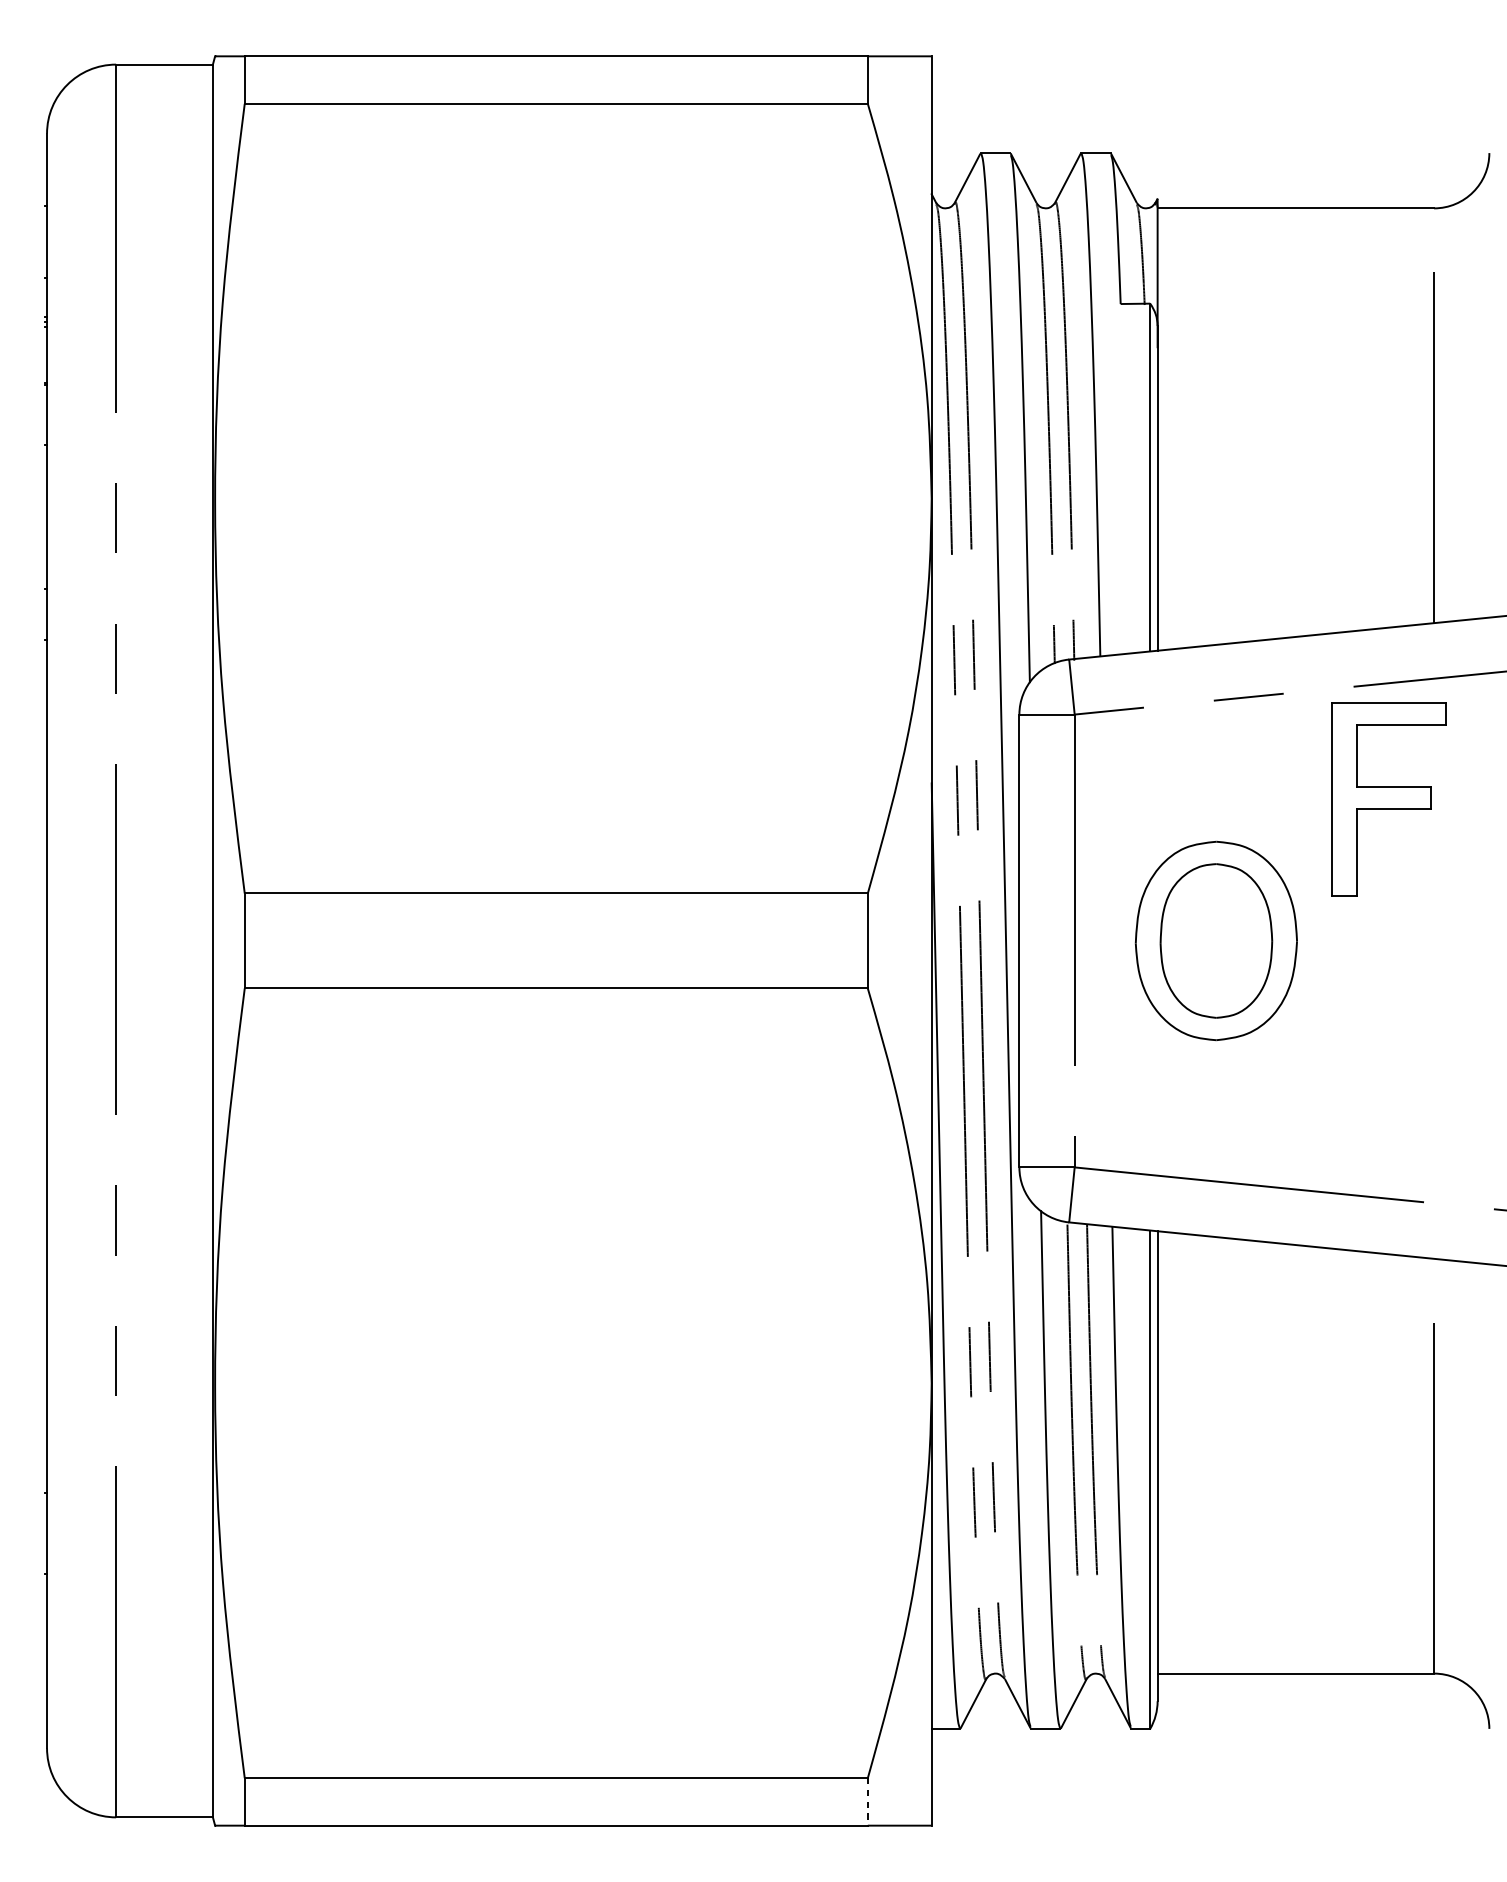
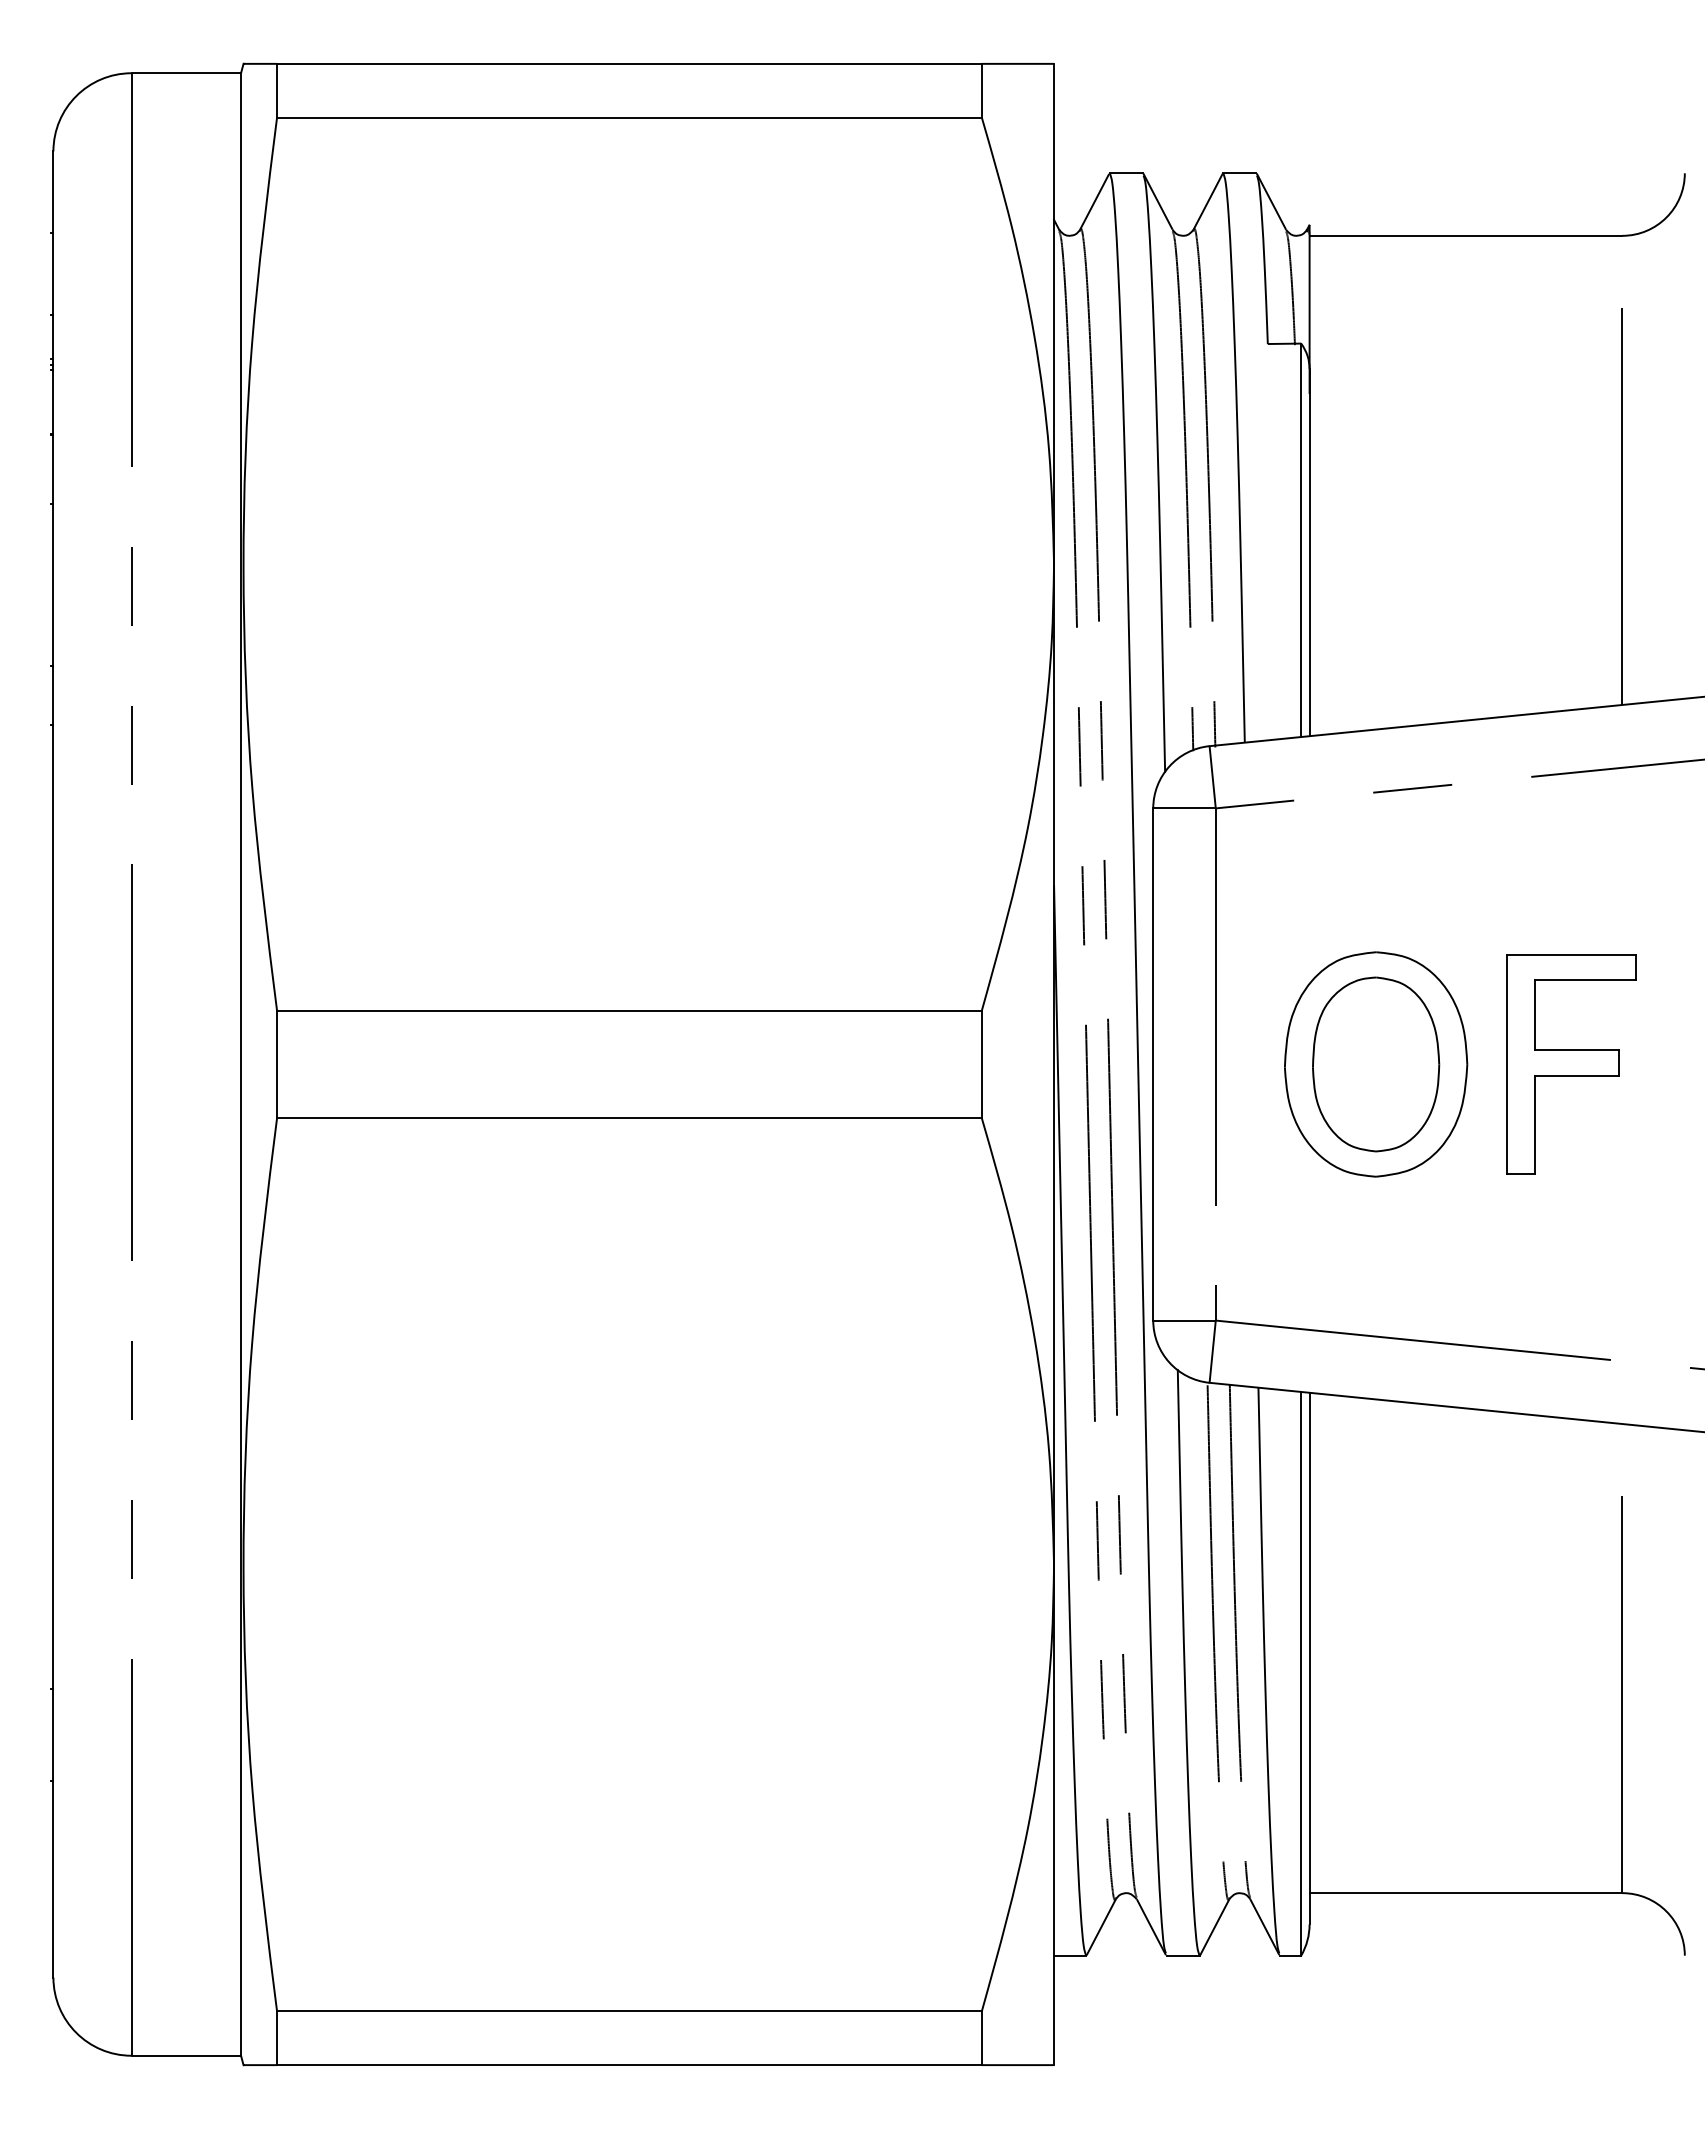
part: (1389, 799) -> (1571, 1064), moved
line: (867, 1802) -> (981, 2038), dashed -> solid

